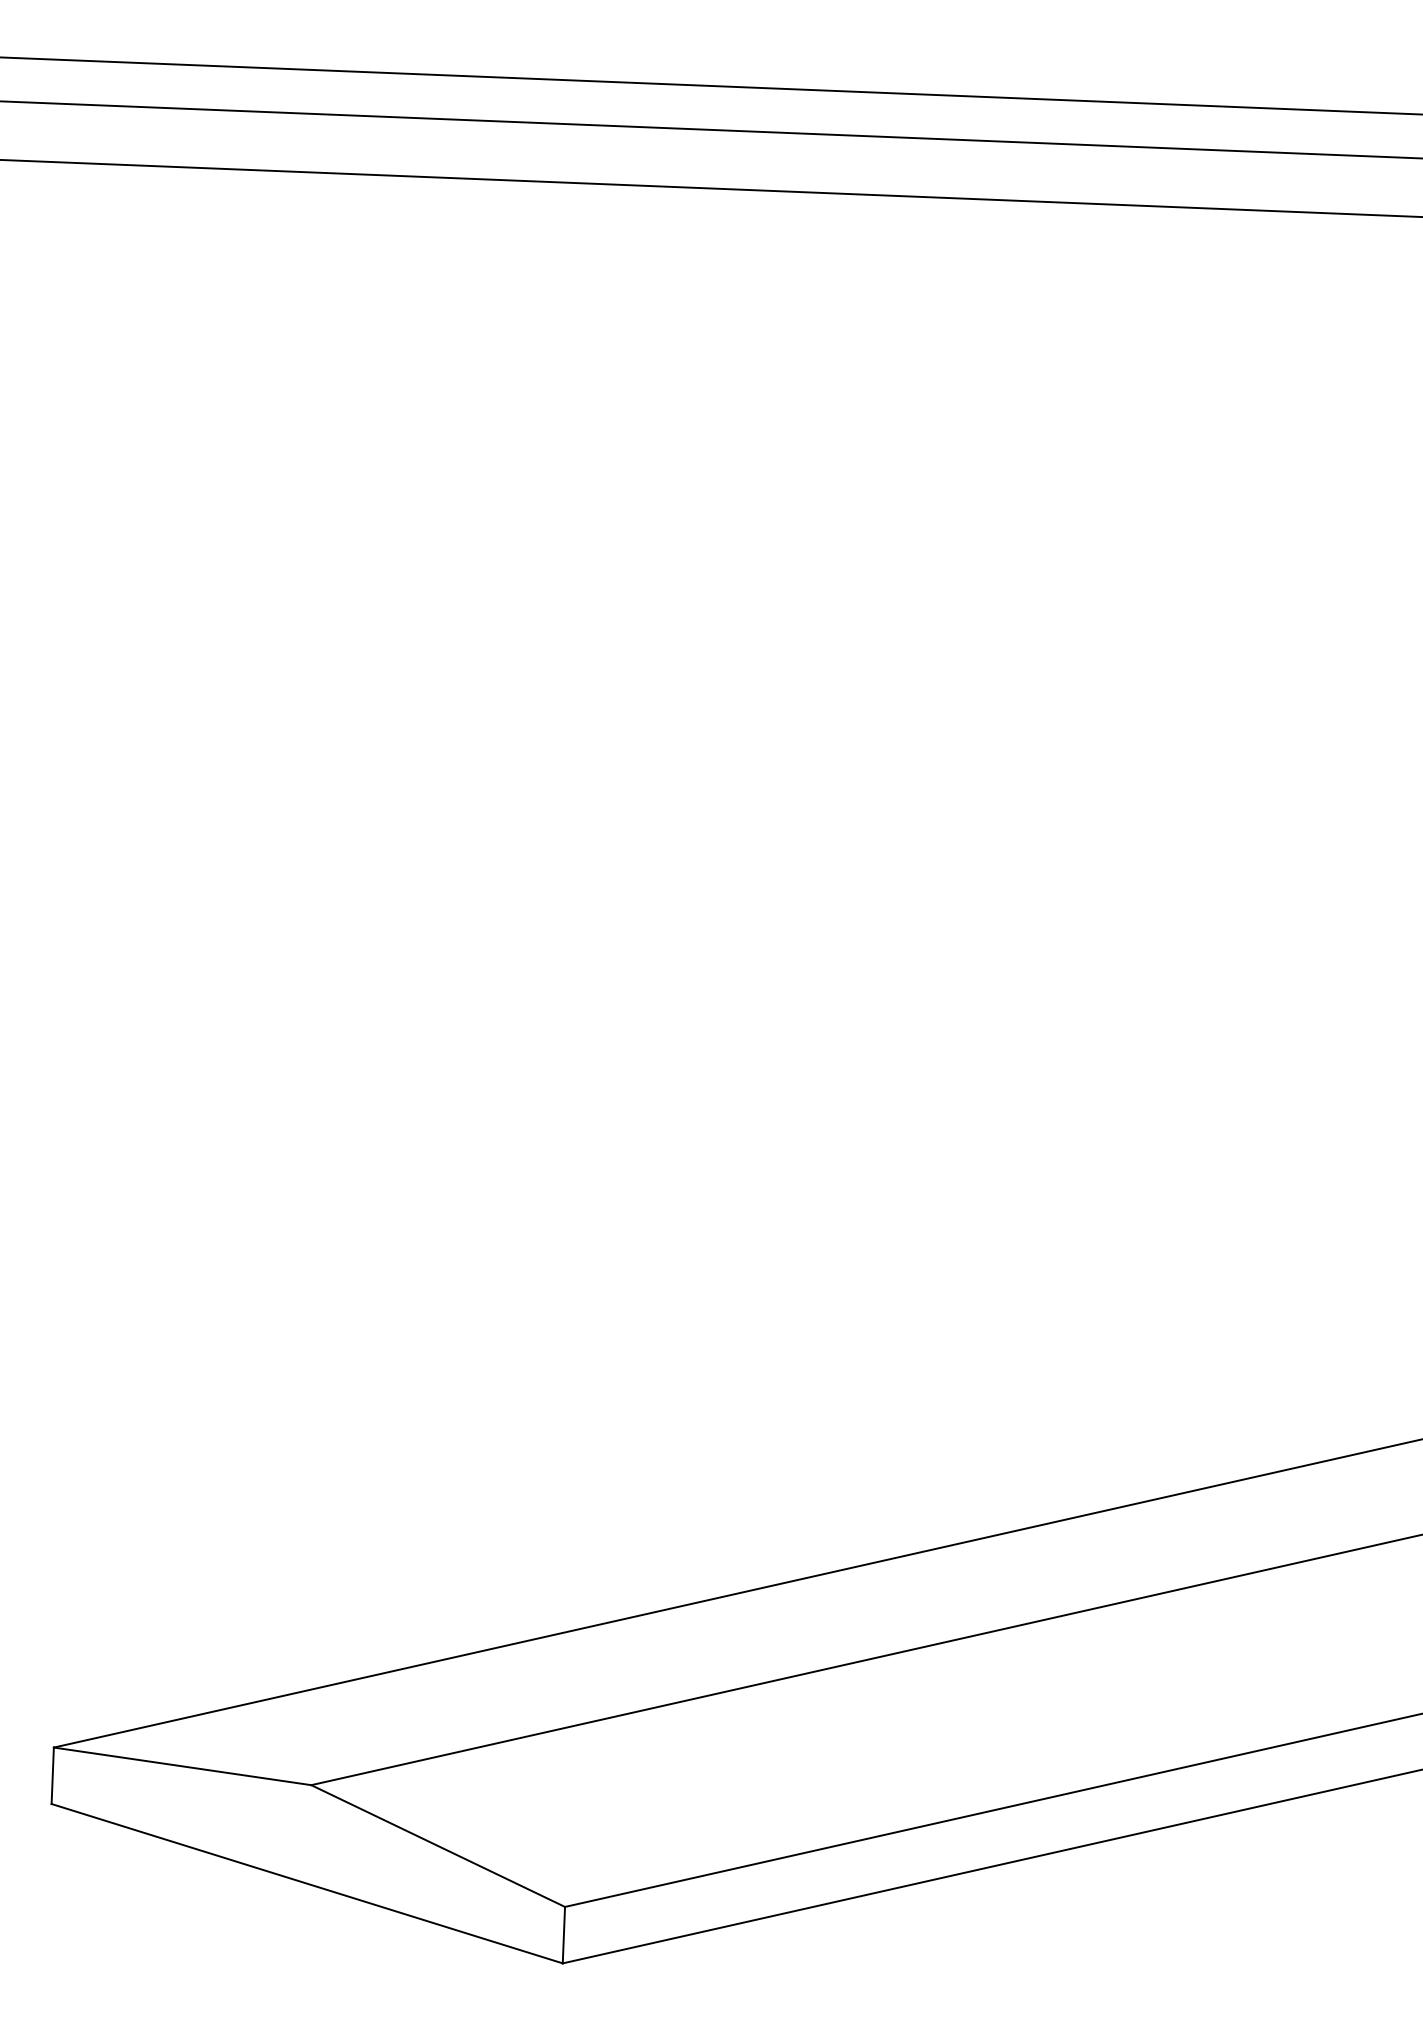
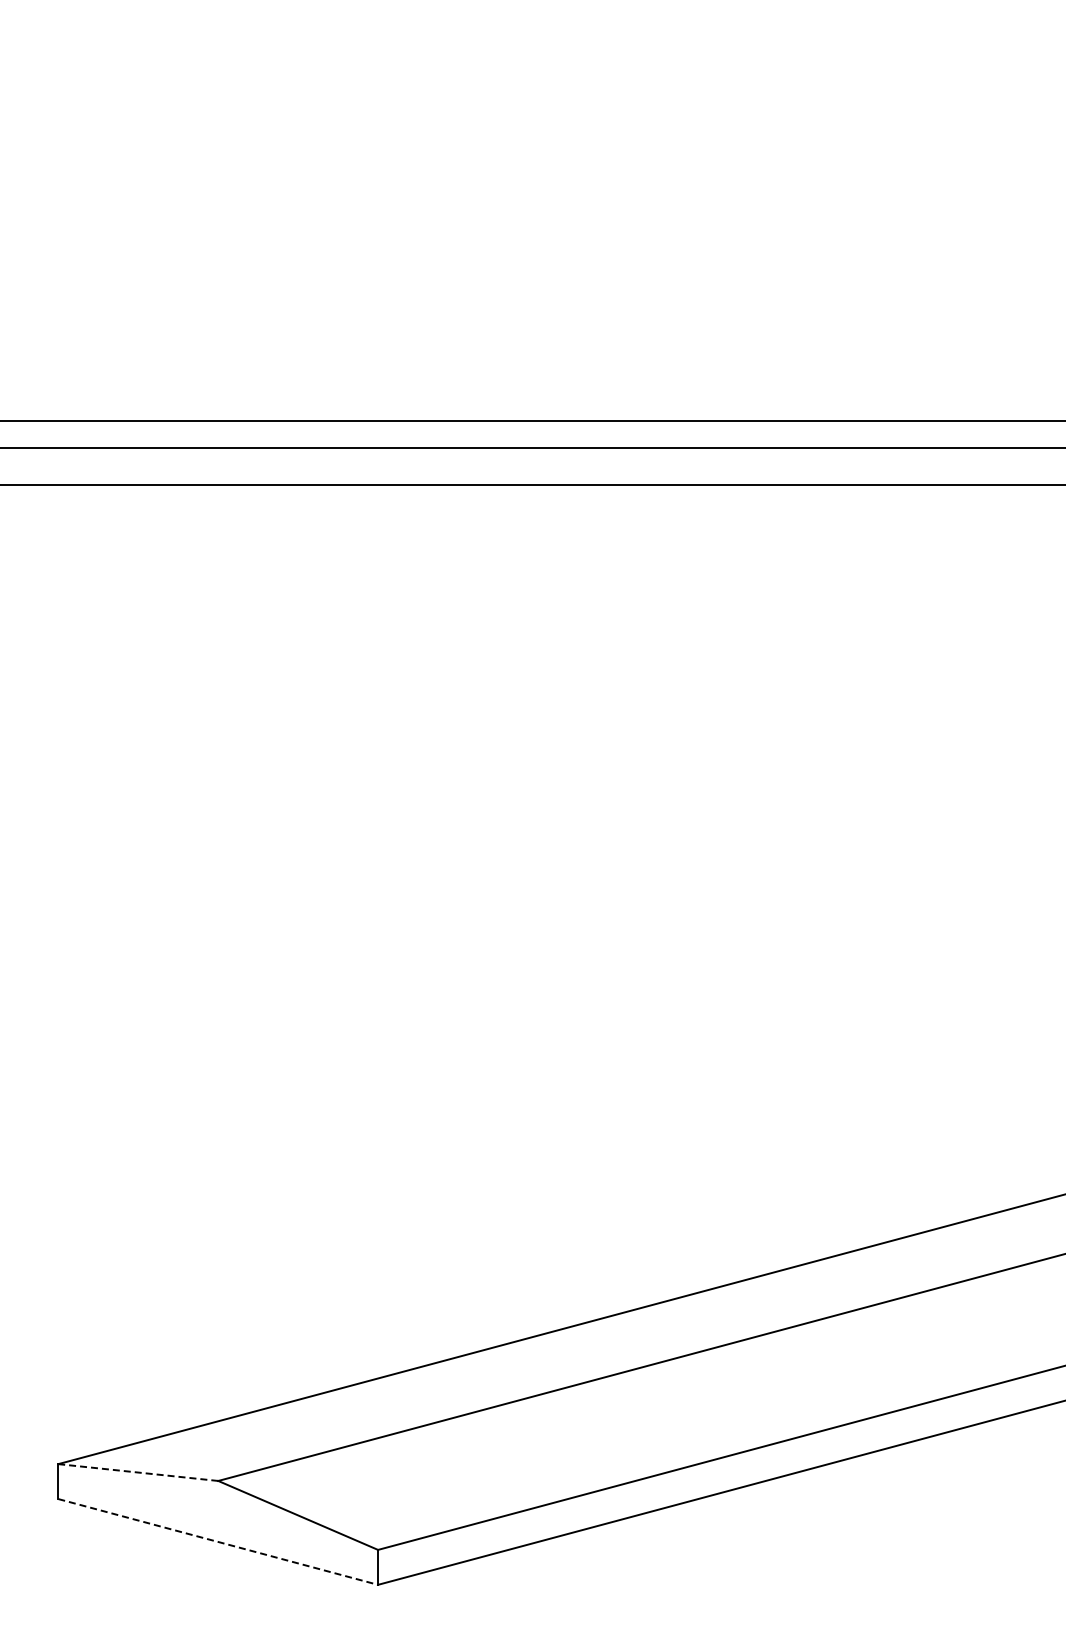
line: (181, 1766) -> (137, 1472), solid -> dashed
line: (307, 1882) -> (218, 1541), solid -> dashed

